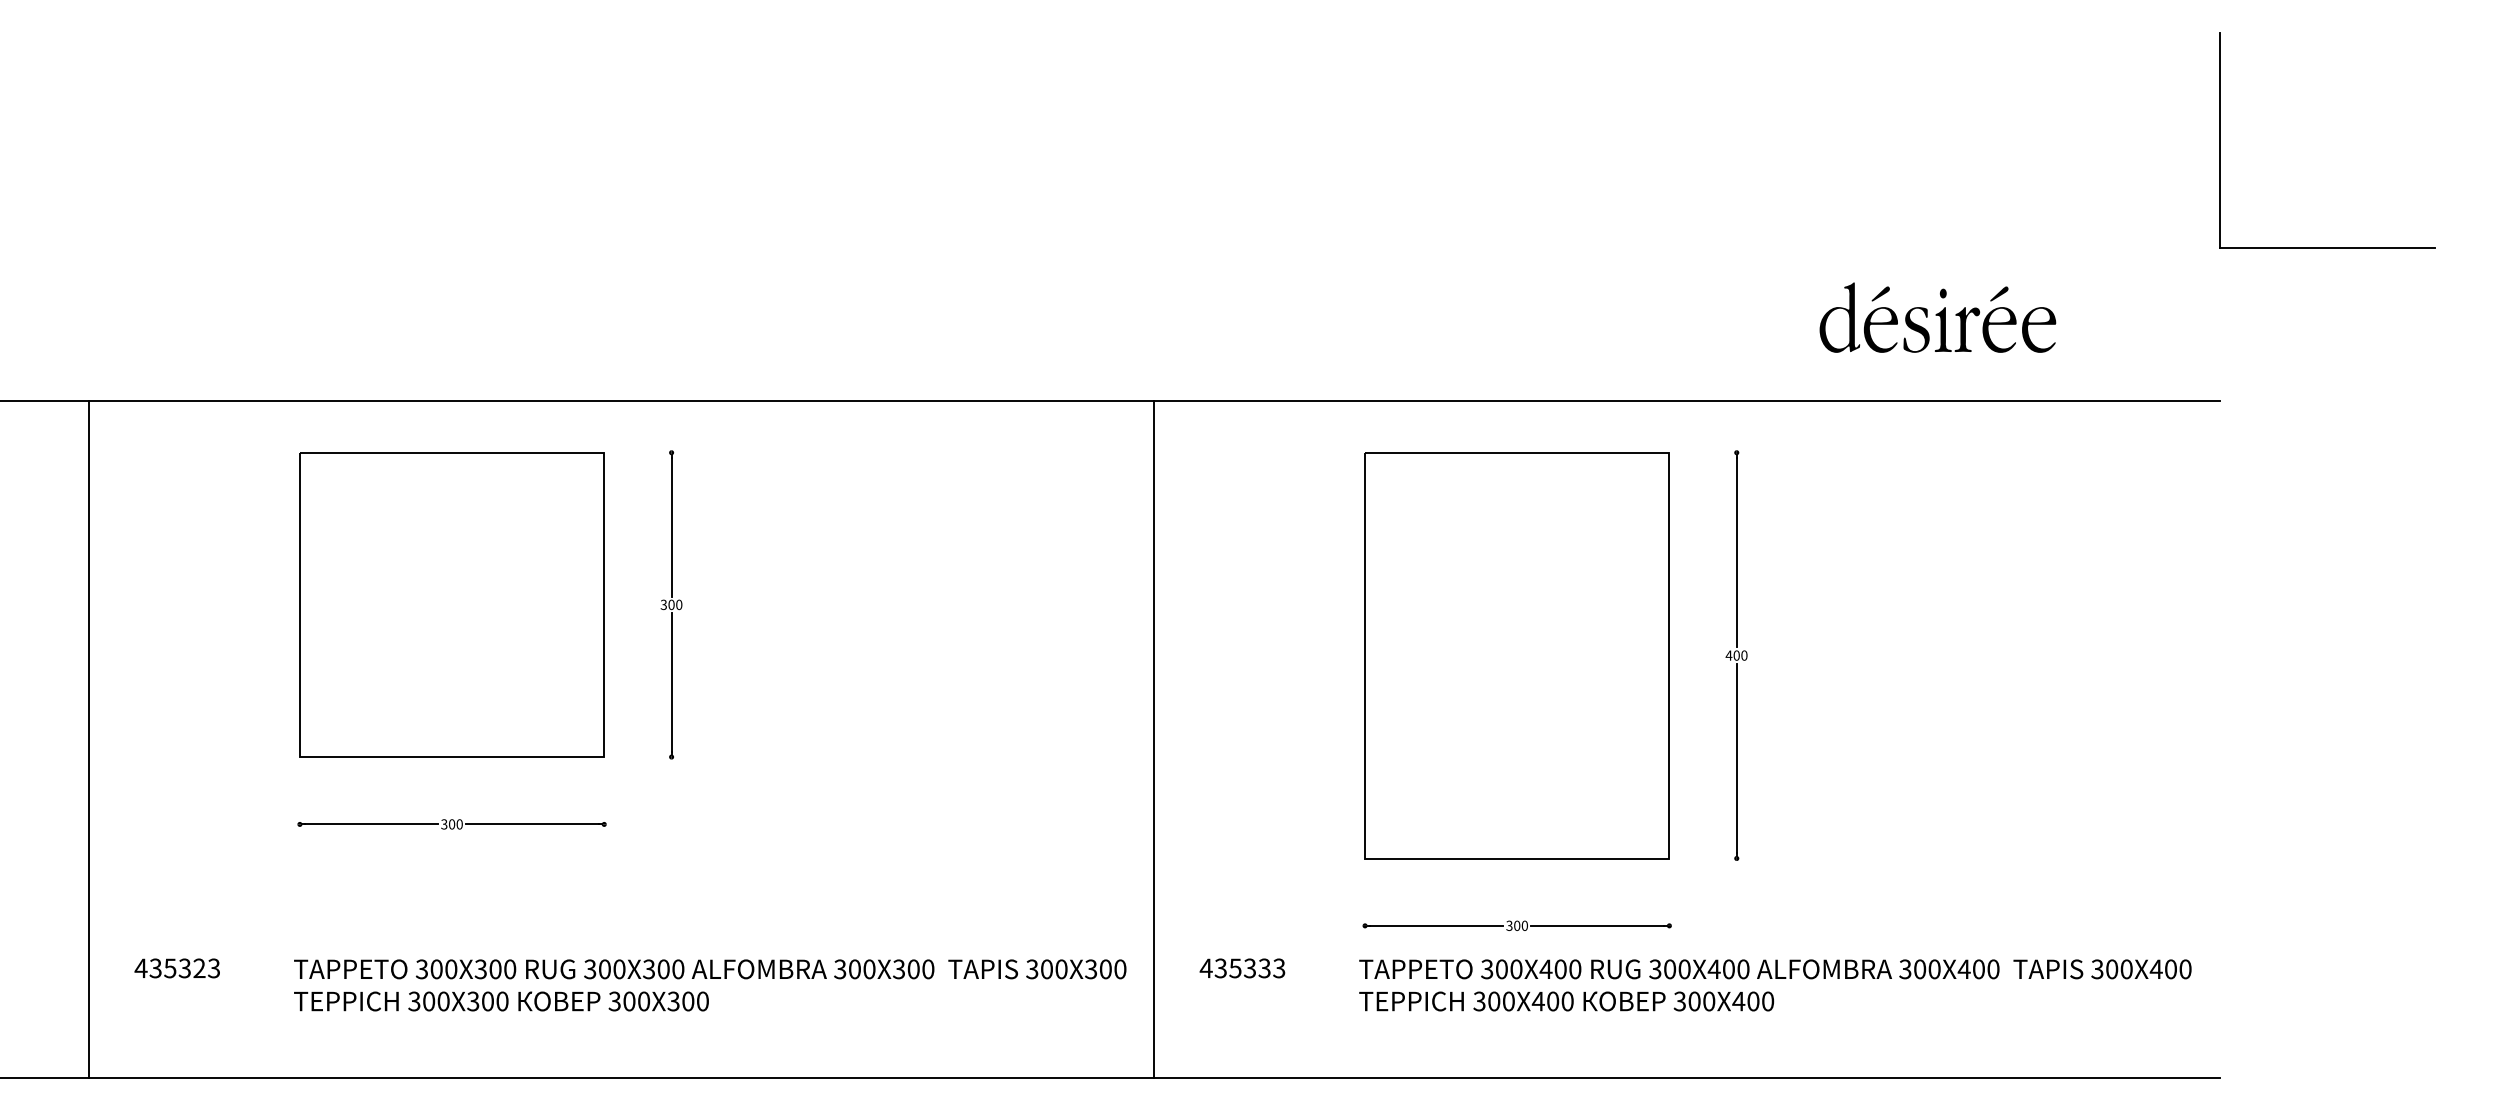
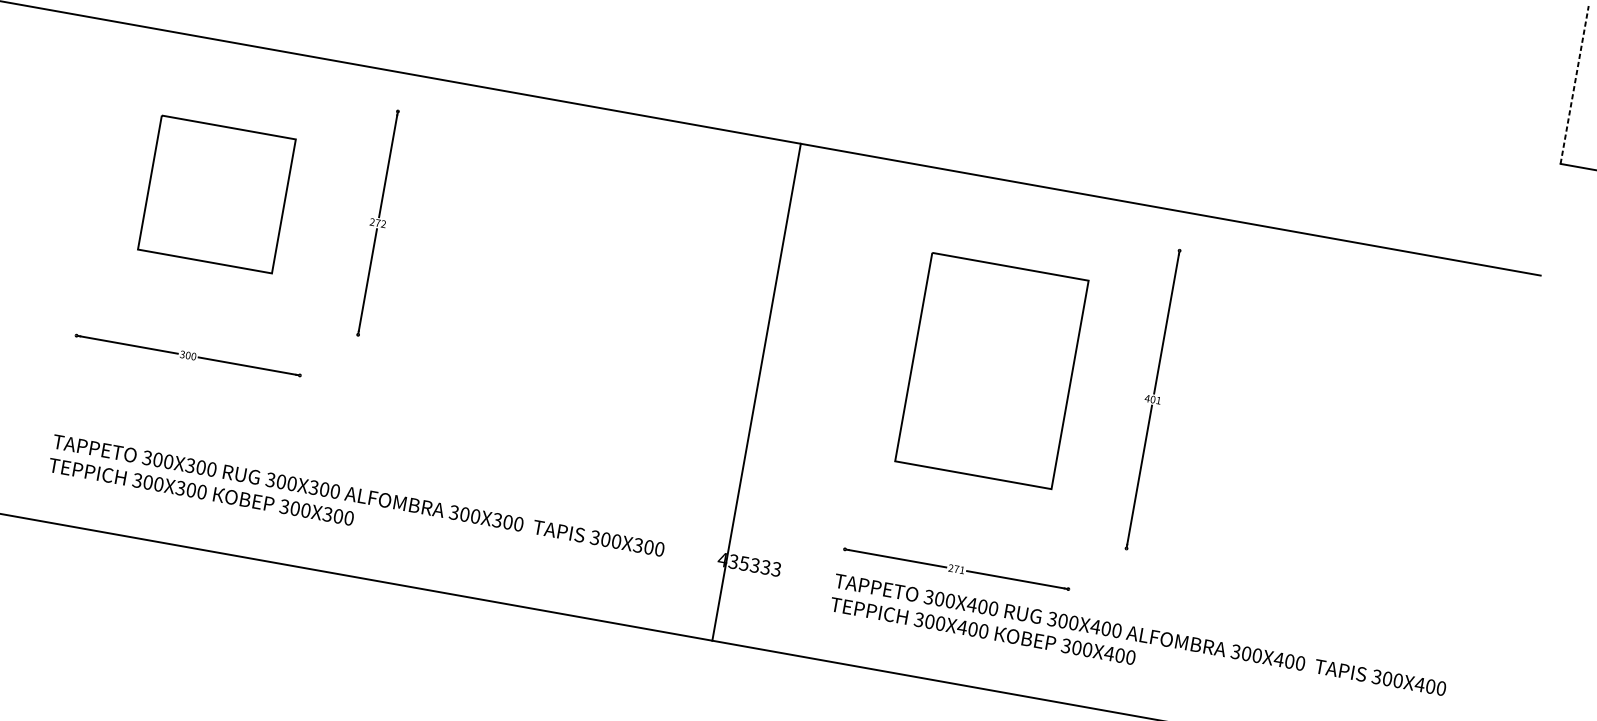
line: (2219, 140) -> (1574, 84), solid -> dashed
part: (1937, 317) -> (1344, 177), removed
part: (451, 604) -> (216, 194), size x0.6
text: (671, 604) -> (378, 222), 300 -> 272
part: (1516, 655) -> (991, 370), size x0.7
text: (1744, 655) -> (1158, 400), 400 -> 401
line: (1154, 738) -> (756, 391), moved
text: (1516, 925) -> (956, 568), 300 -> 271

